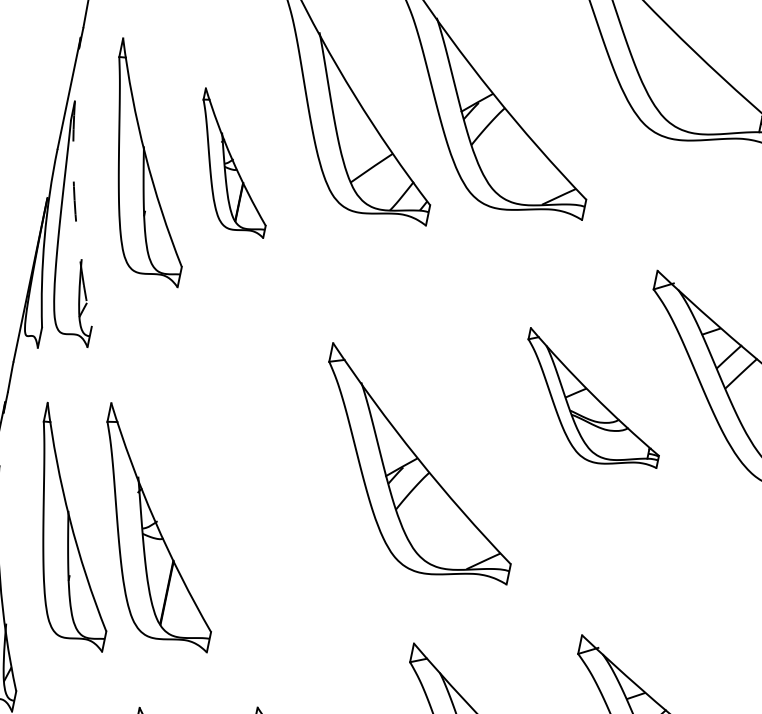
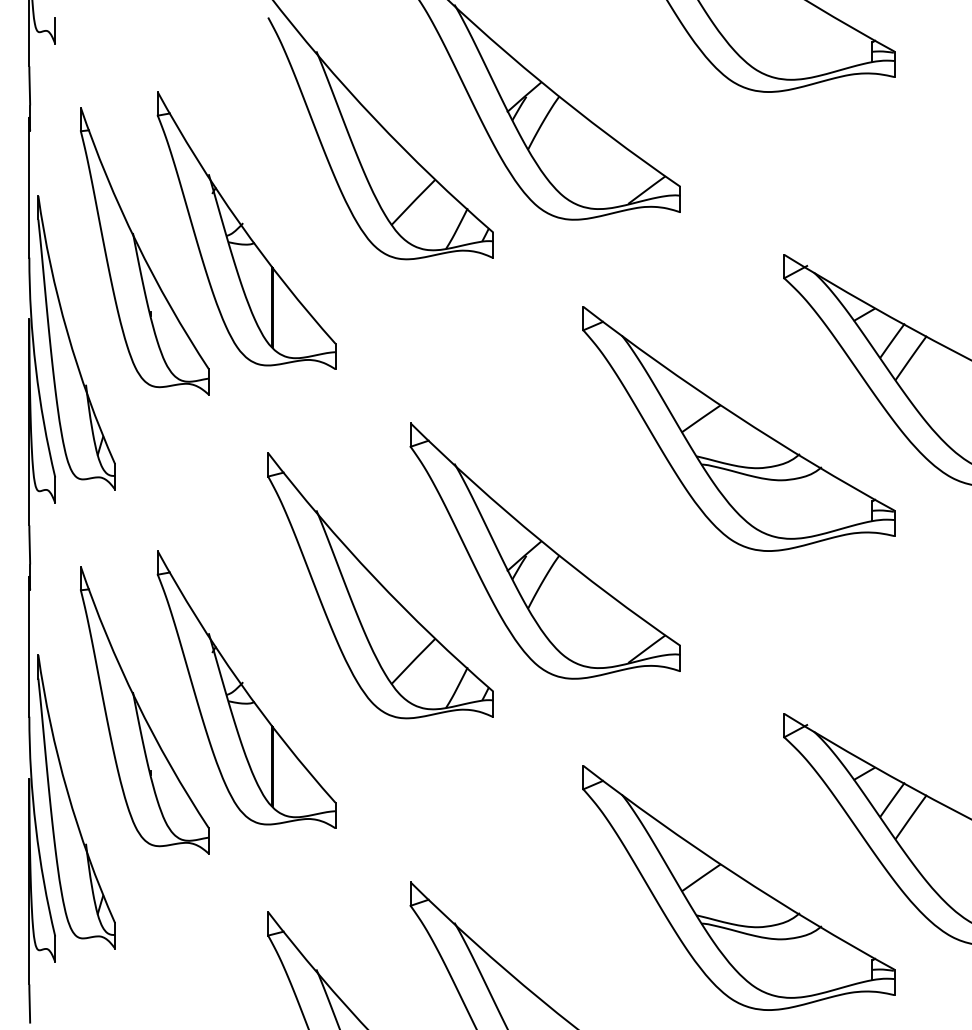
part: (234, 163) -> (246, 230), size x1.67
arc: (75, 214) -> (67, 332), dashed -> solid
part: (592, 401) -> (738, 428), size x1.67
part: (282, 466) -> (380, 585), added

